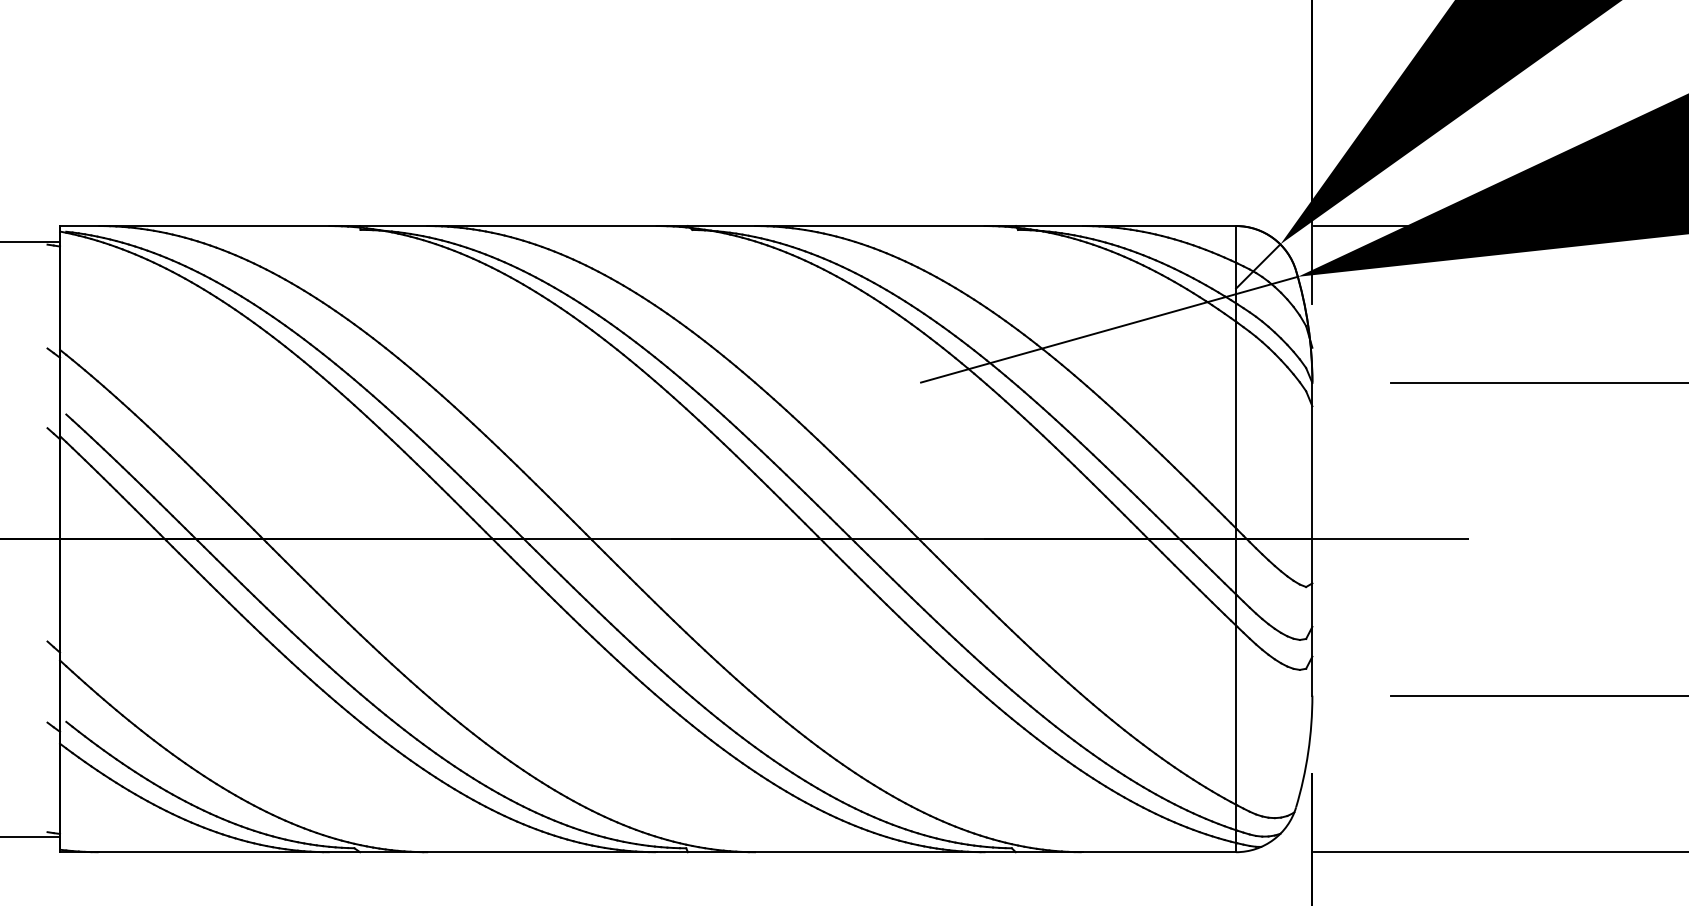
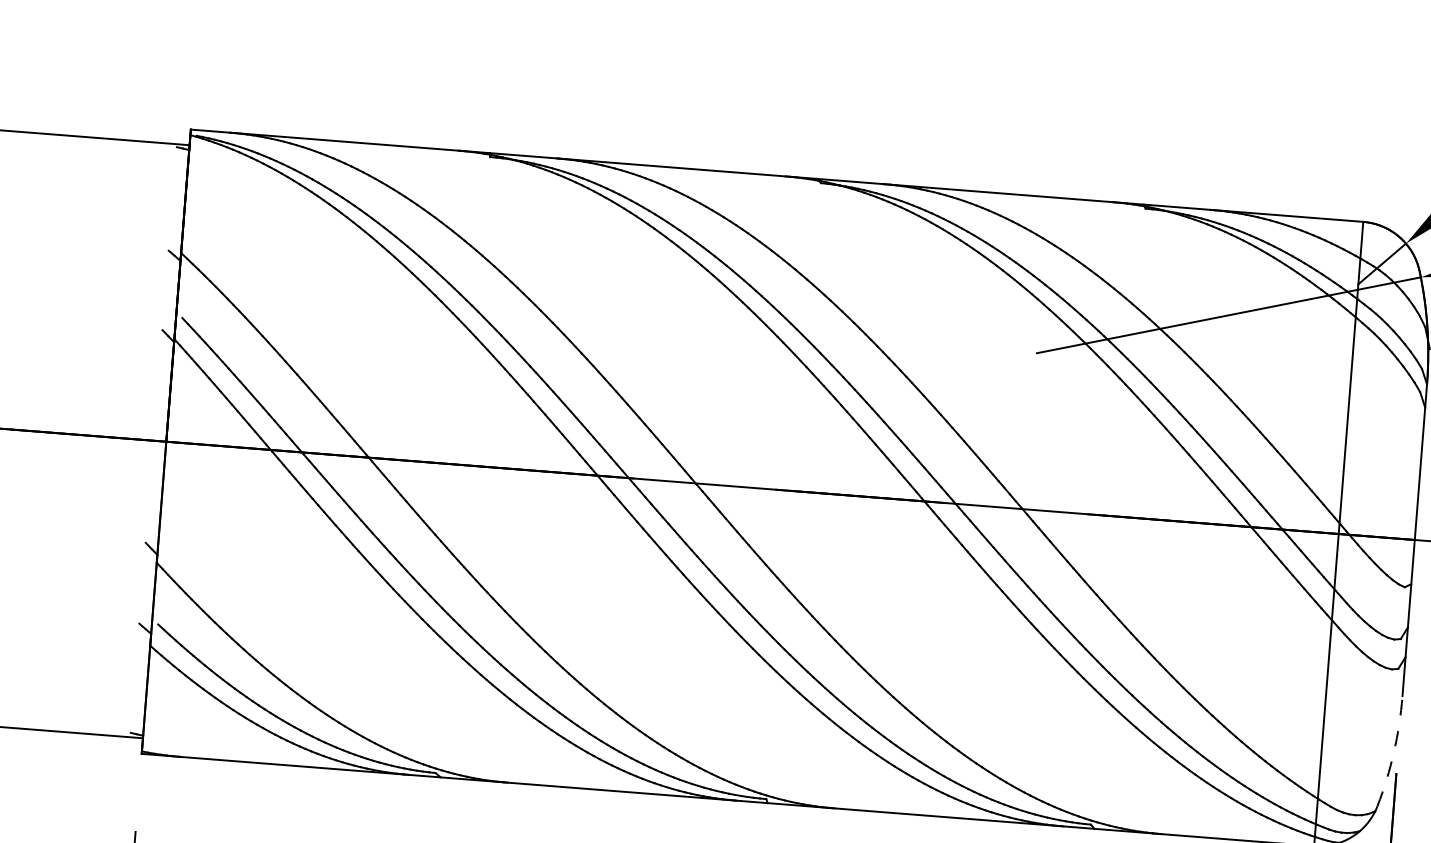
arc: (1308, 752) -> (1394, 752), solid -> dashed

